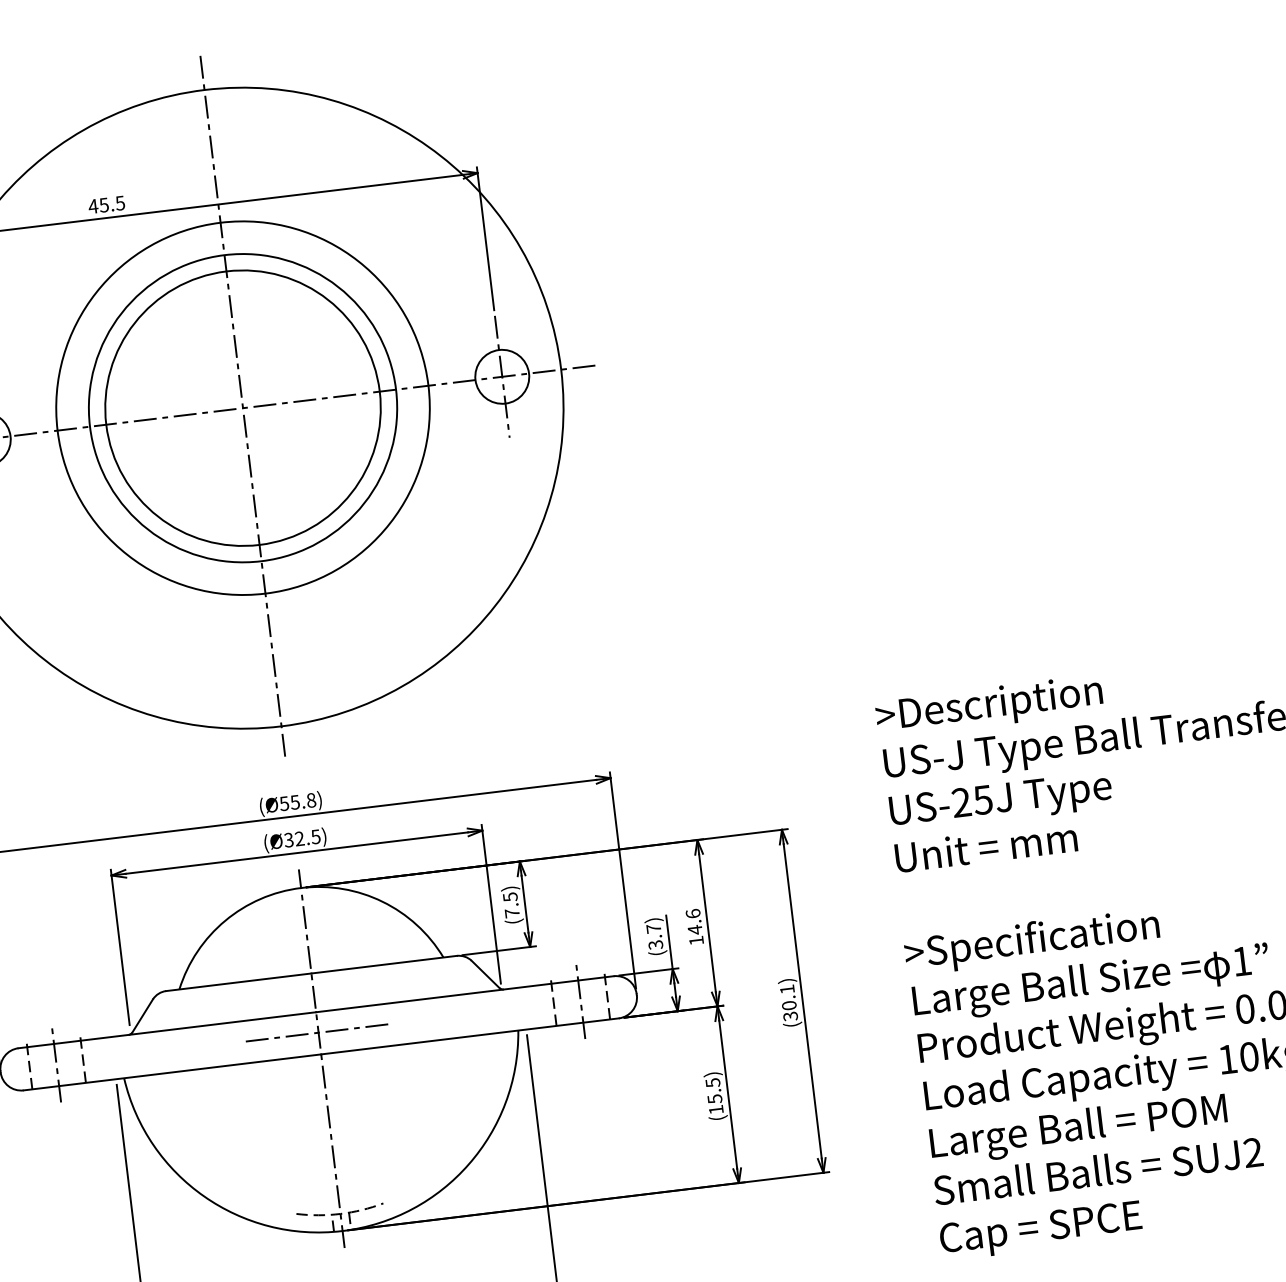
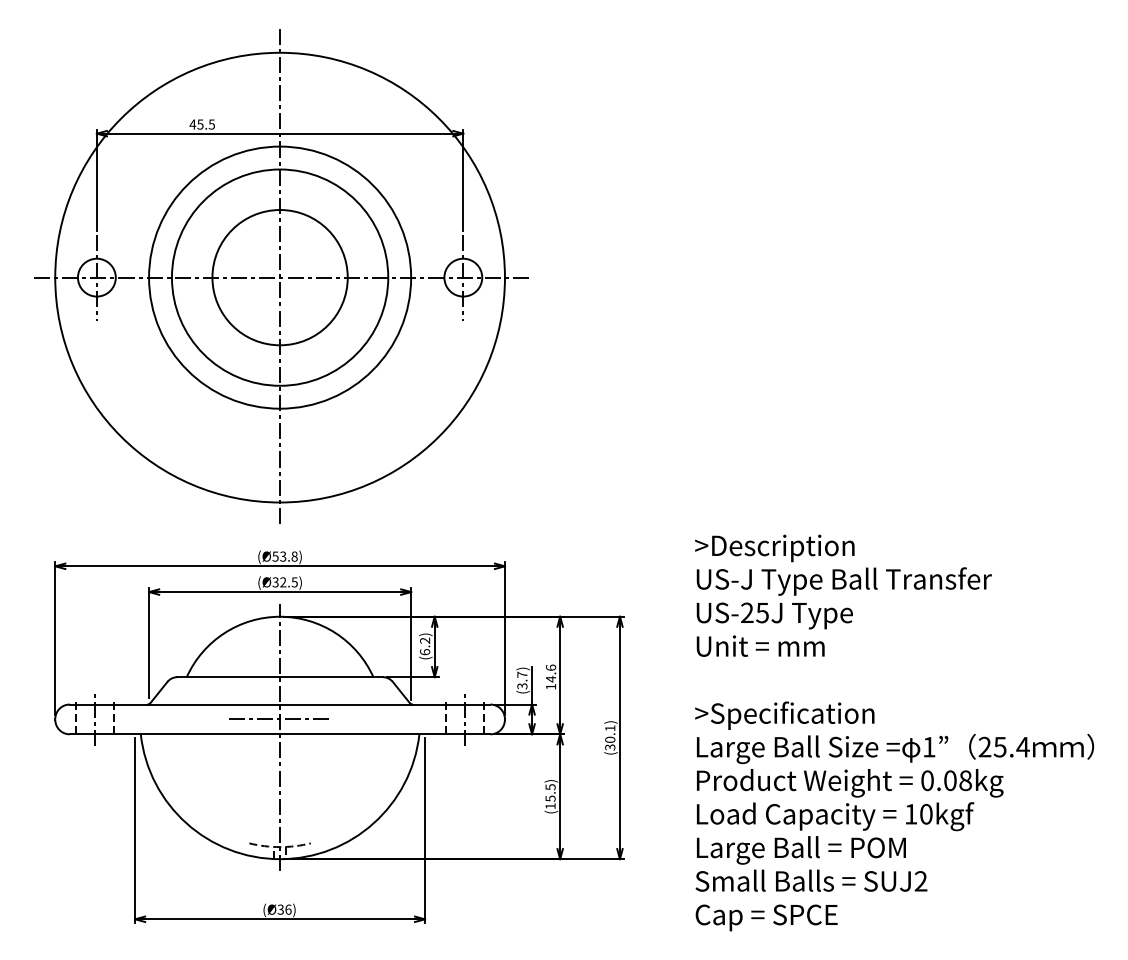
circle: (242, 408) -> (279, 277), size x0.7
text: (295, 800) -> (283, 555), (Ø55.8) -> (Ø53.8)
text: (511, 905) -> (425, 646), (7.5) -> (6.2)

